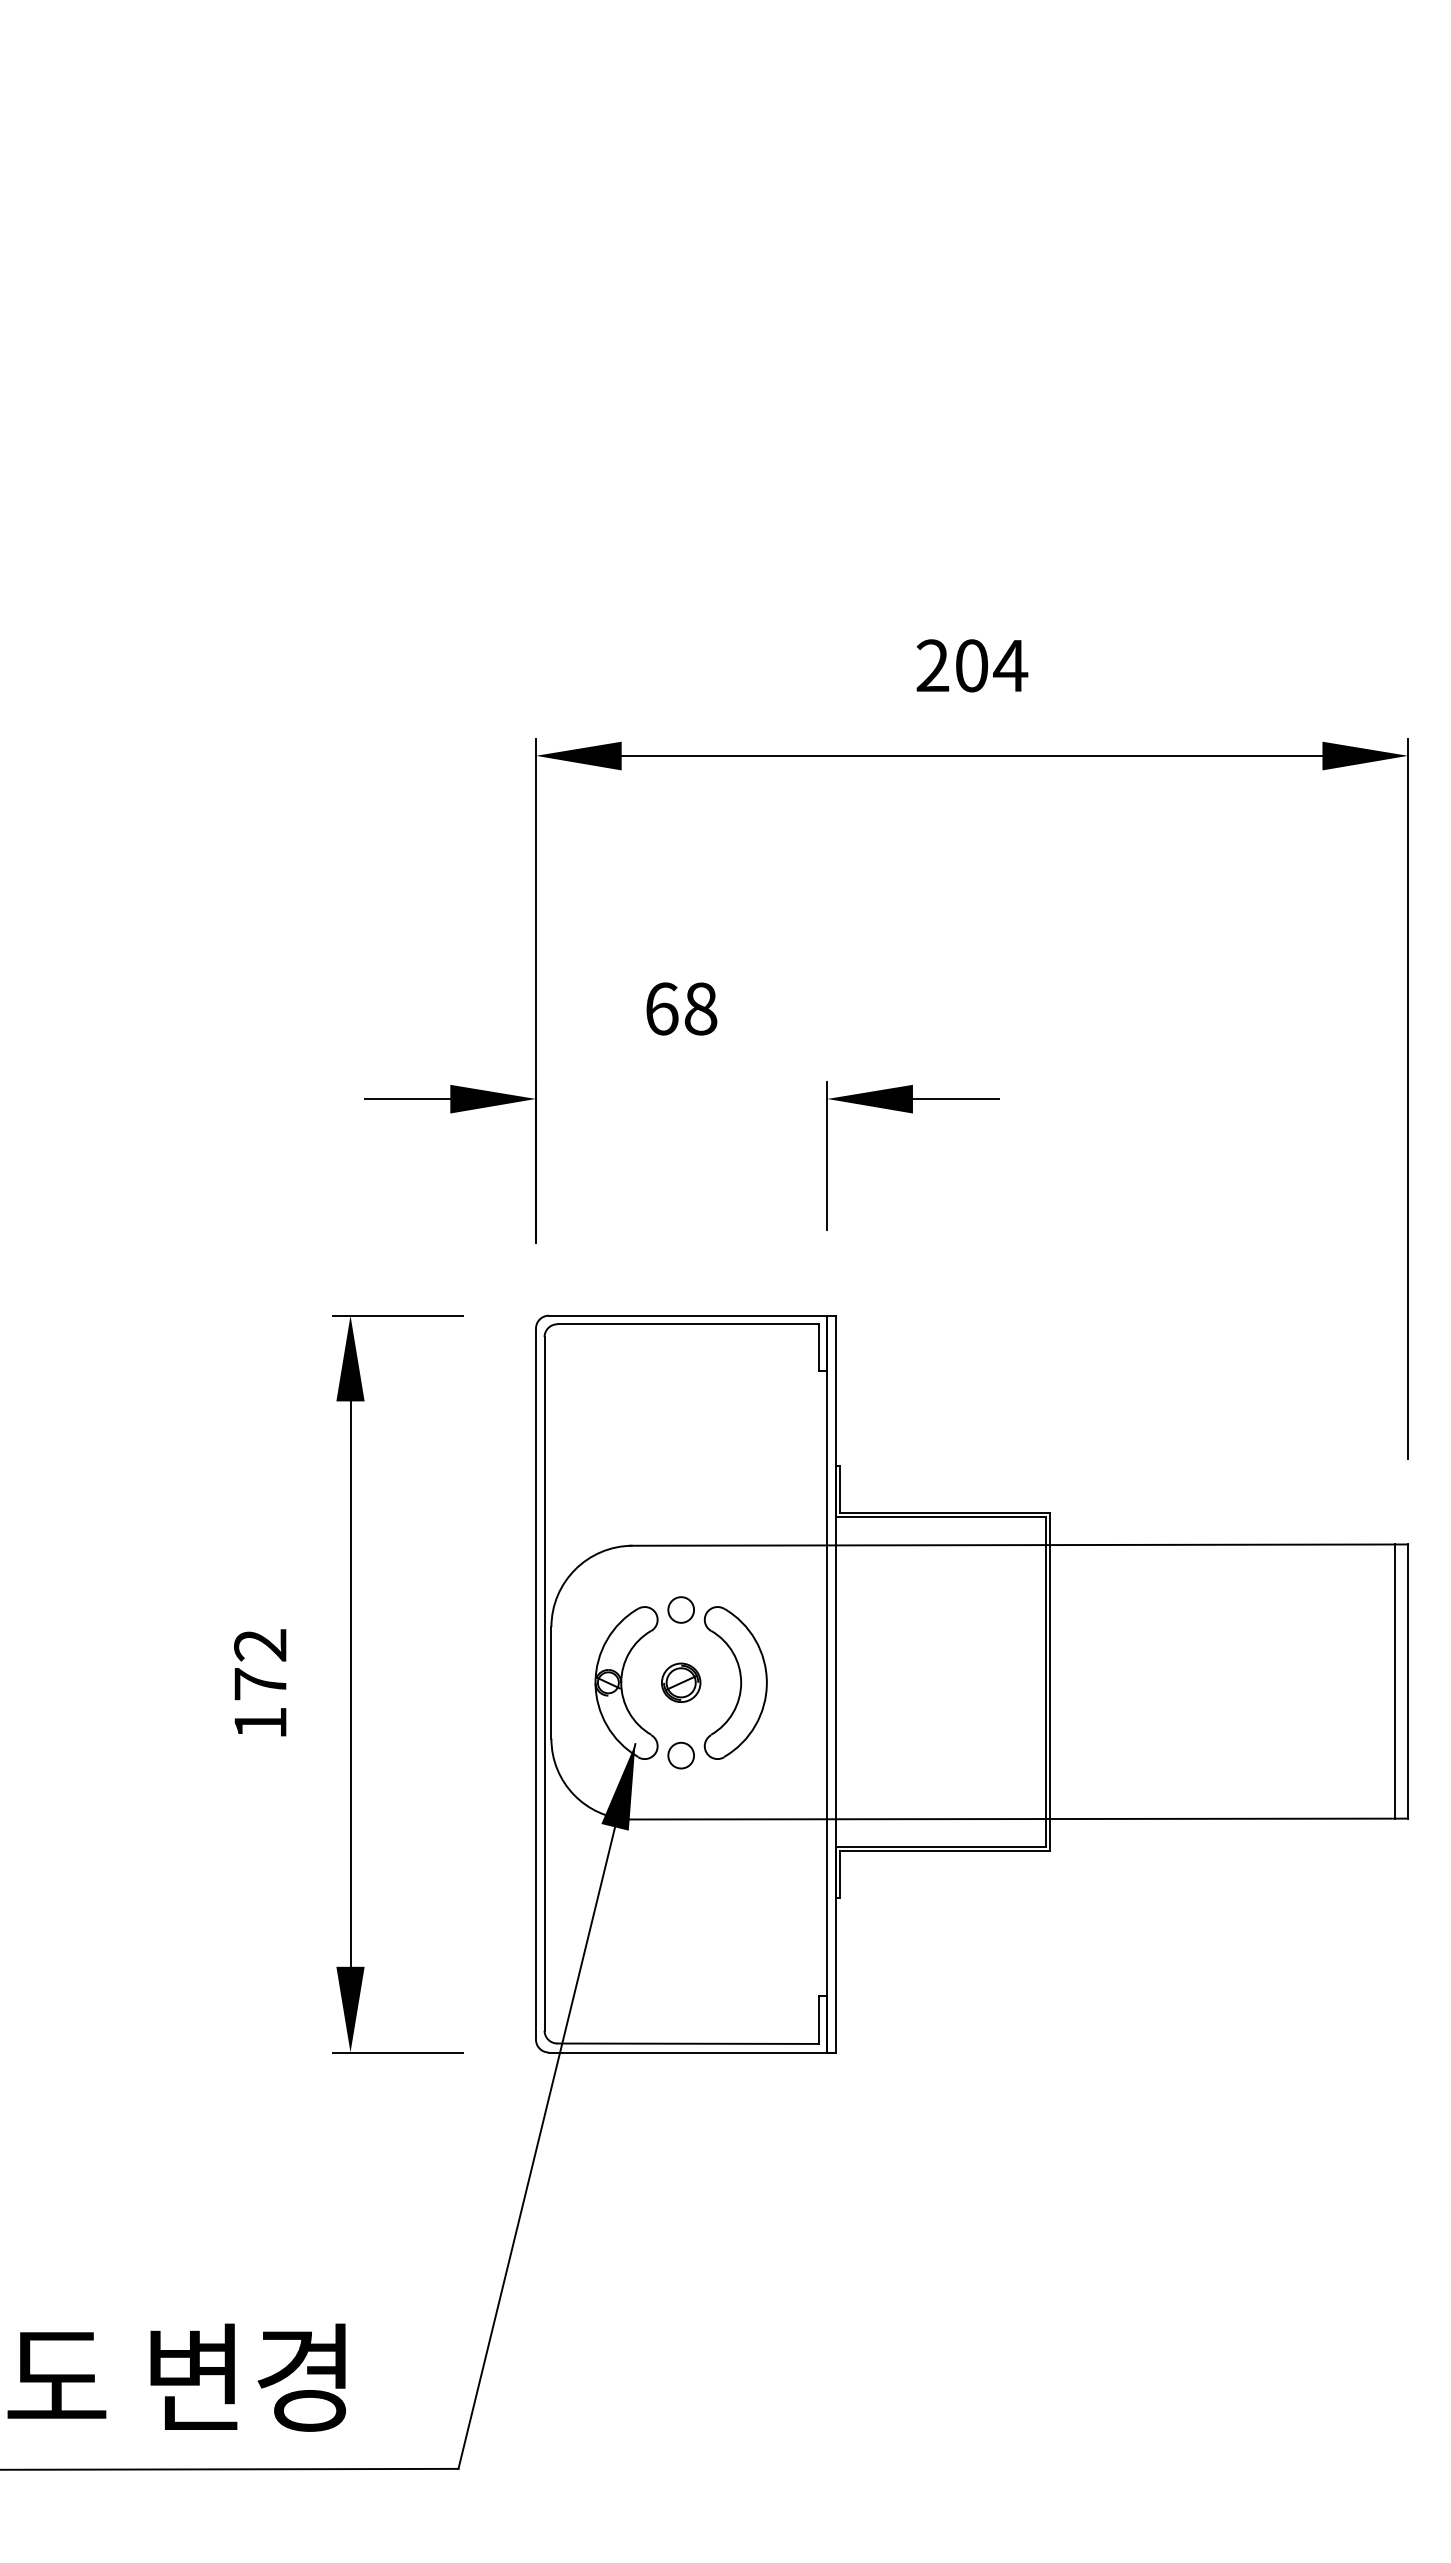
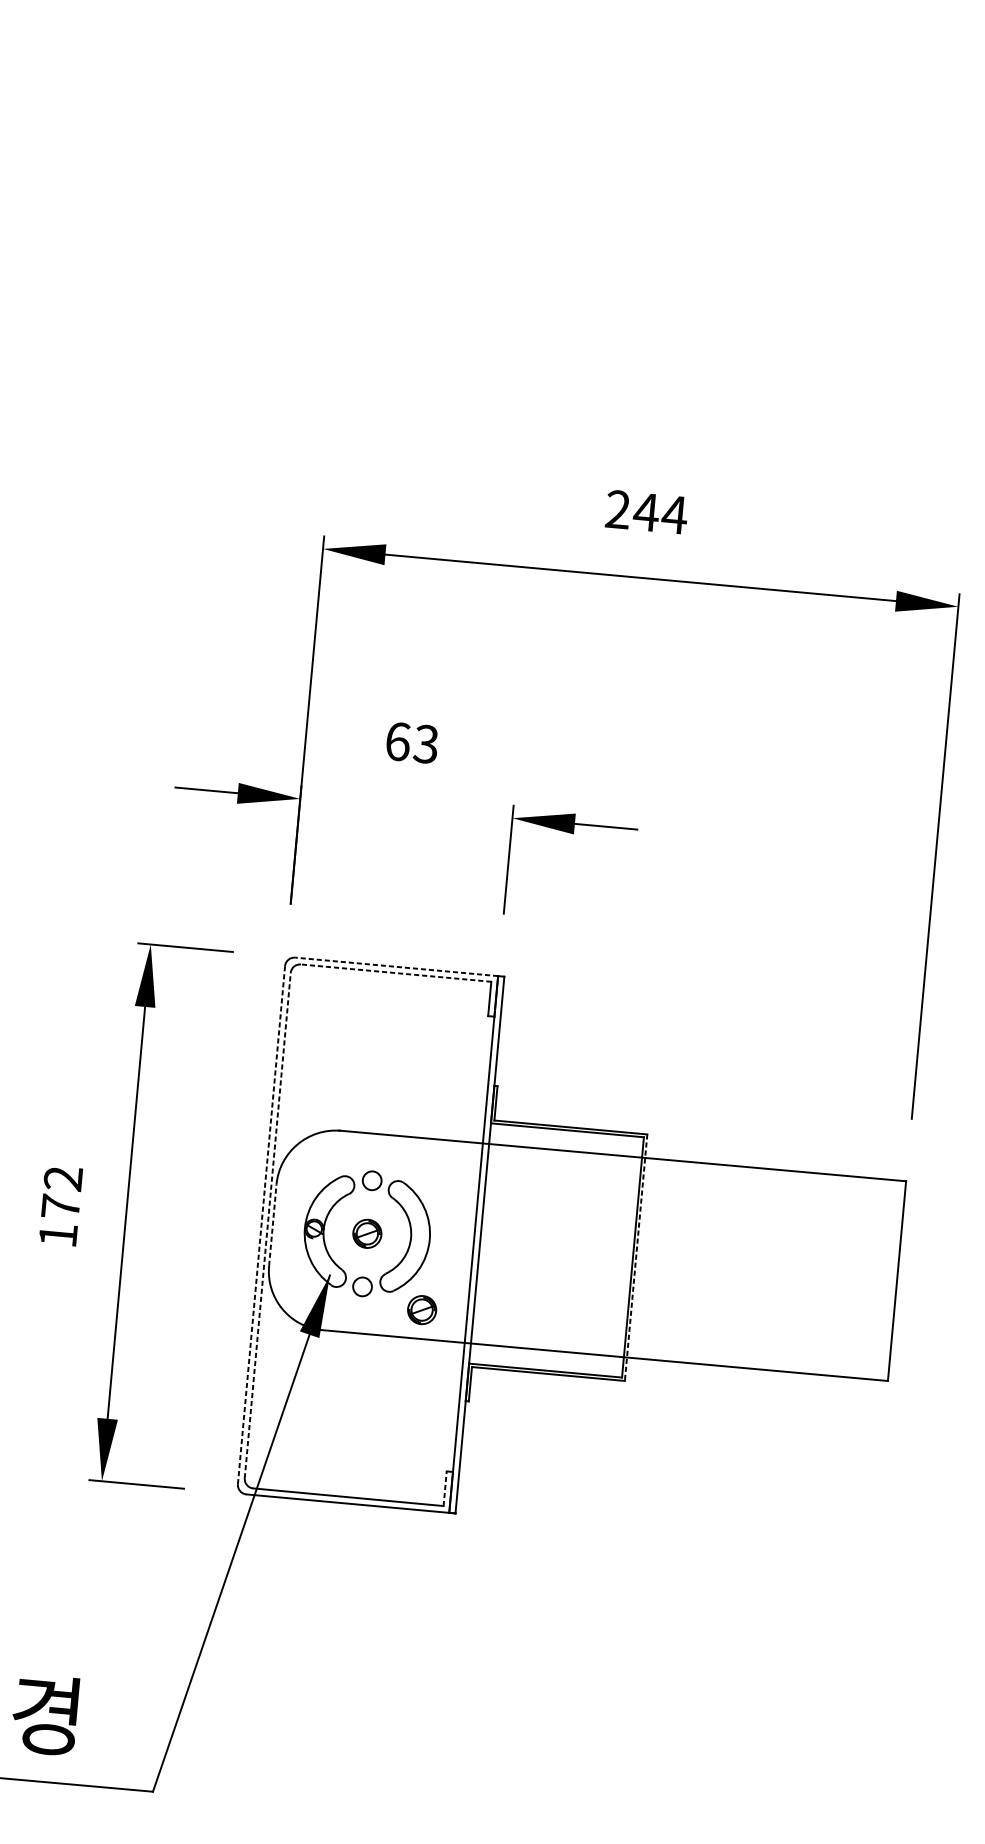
text: (971, 665) -> (646, 512), 204 -> 244
text: (700, 1008) -> (426, 743), 68 -> 63
line: (687, 1315) -> (396, 966), solid -> dashed
line: (687, 1324) -> (395, 973), solid -> dashed
line: (1395, 1681) -> (887, 1280), removed
line: (551, 1682) -> (272, 1225), solid -> dashed
line: (1050, 1682) -> (636, 1258), solid -> dashed
line: (544, 1683) -> (267, 1225), solid -> dashed
line: (536, 1684) -> (261, 1225), solid -> dashed
part: (765, 1779) -> (422, 1309), added
line: (818, 2020) -> (445, 1488), solid -> dashed

